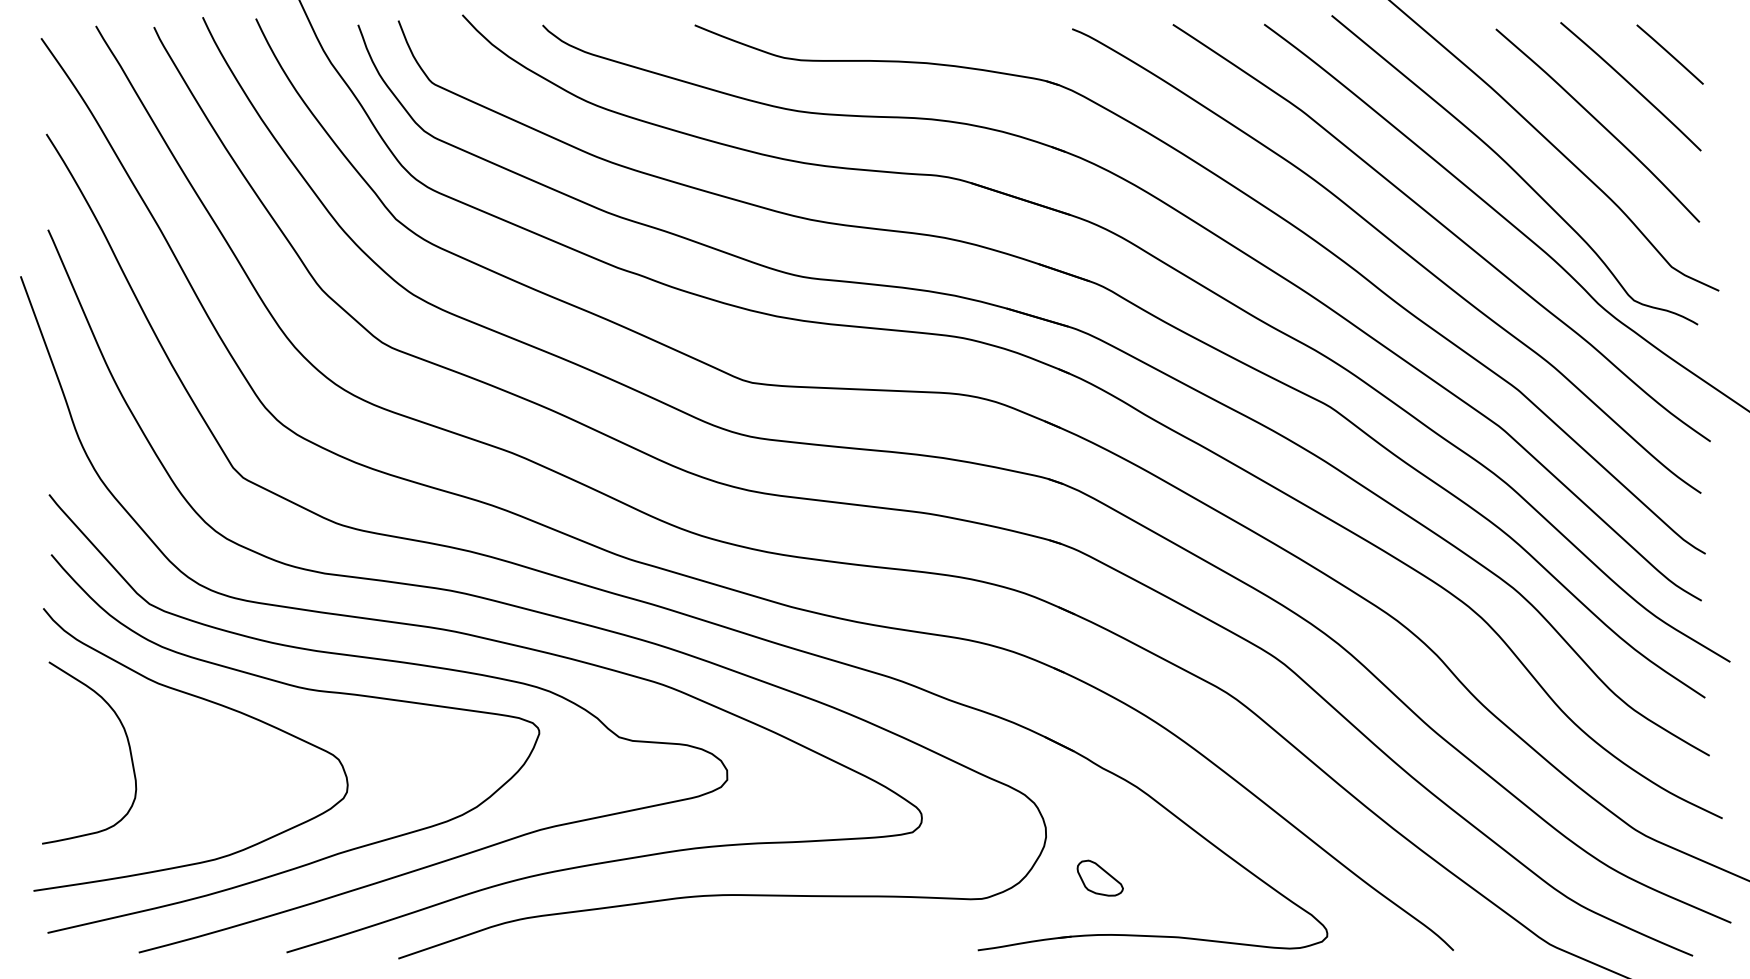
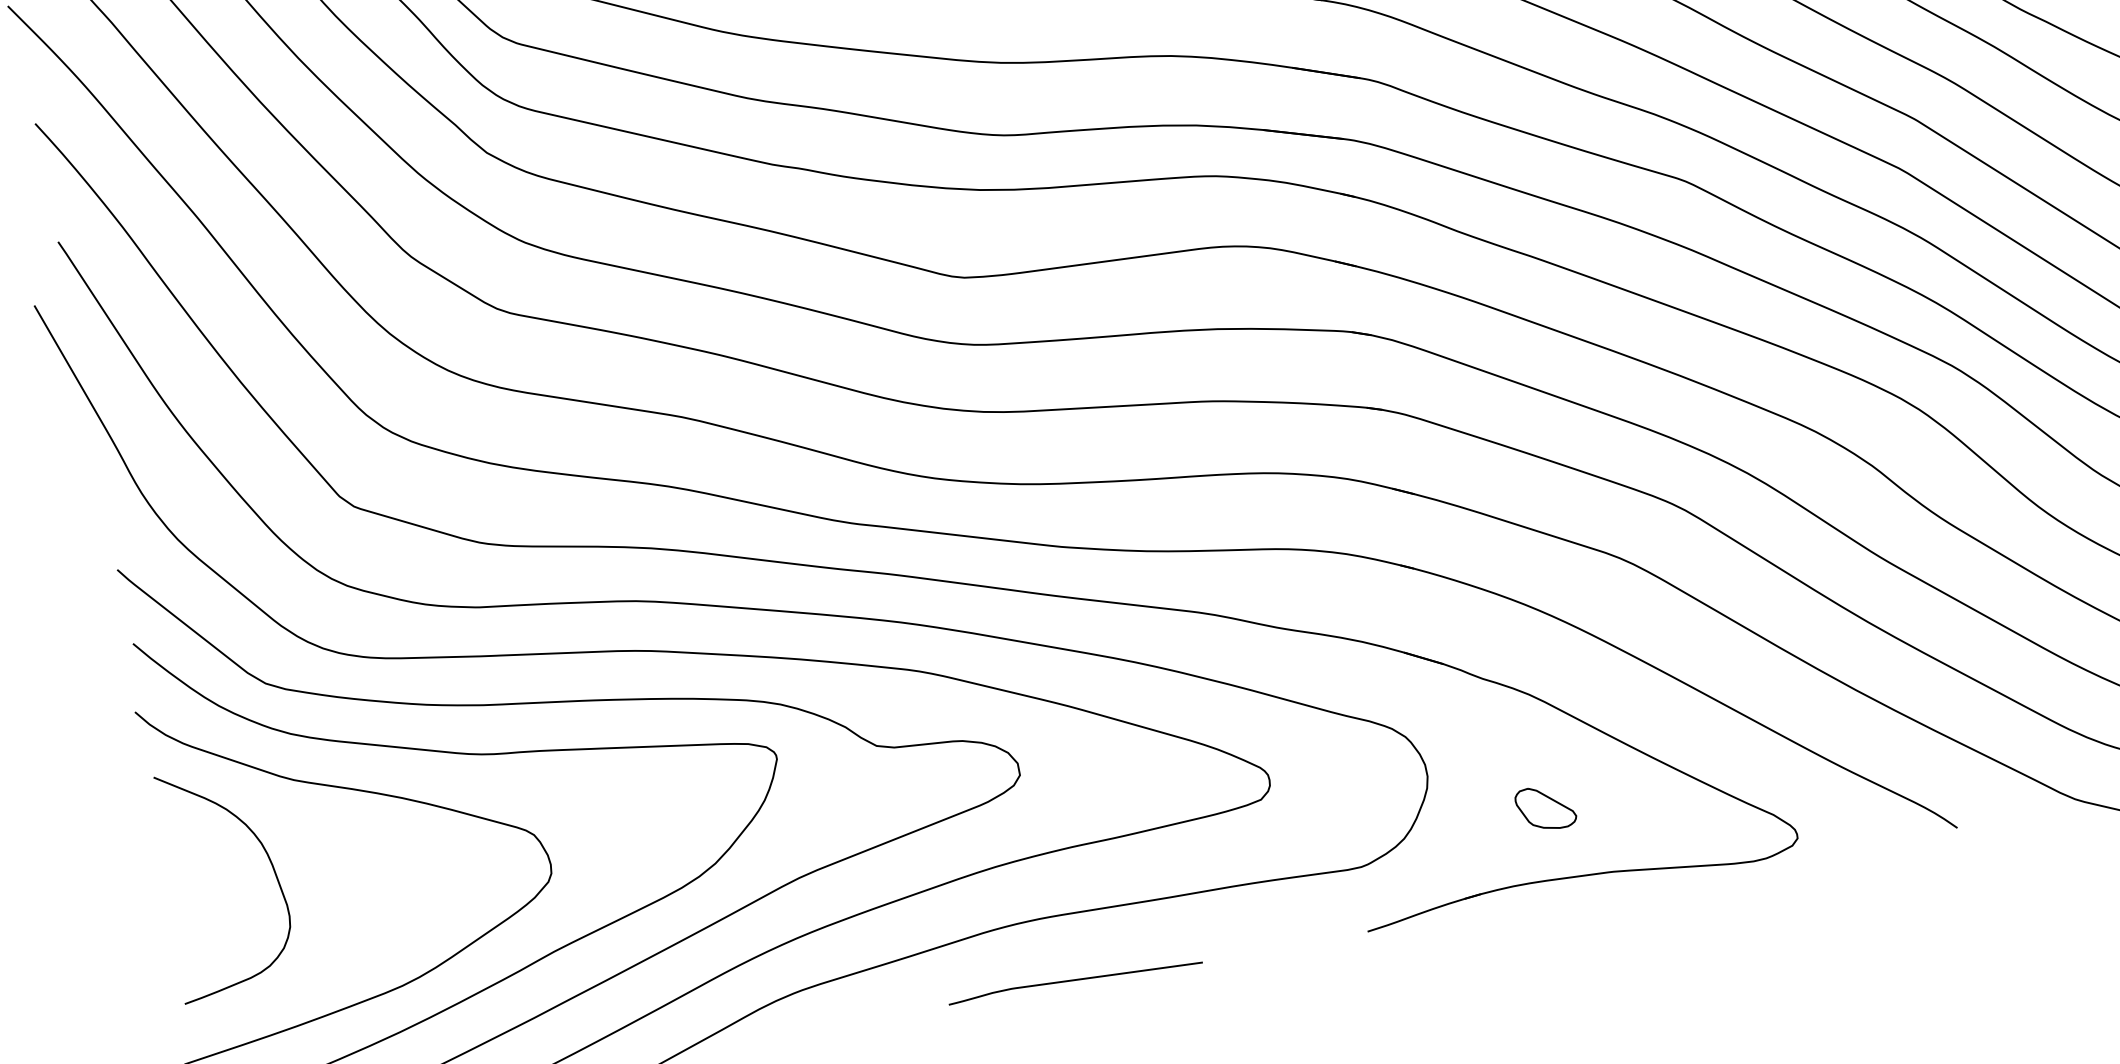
part: (1099, 877) -> (1544, 807), moved
curve: (742, 948) -> (1075, 980), added

